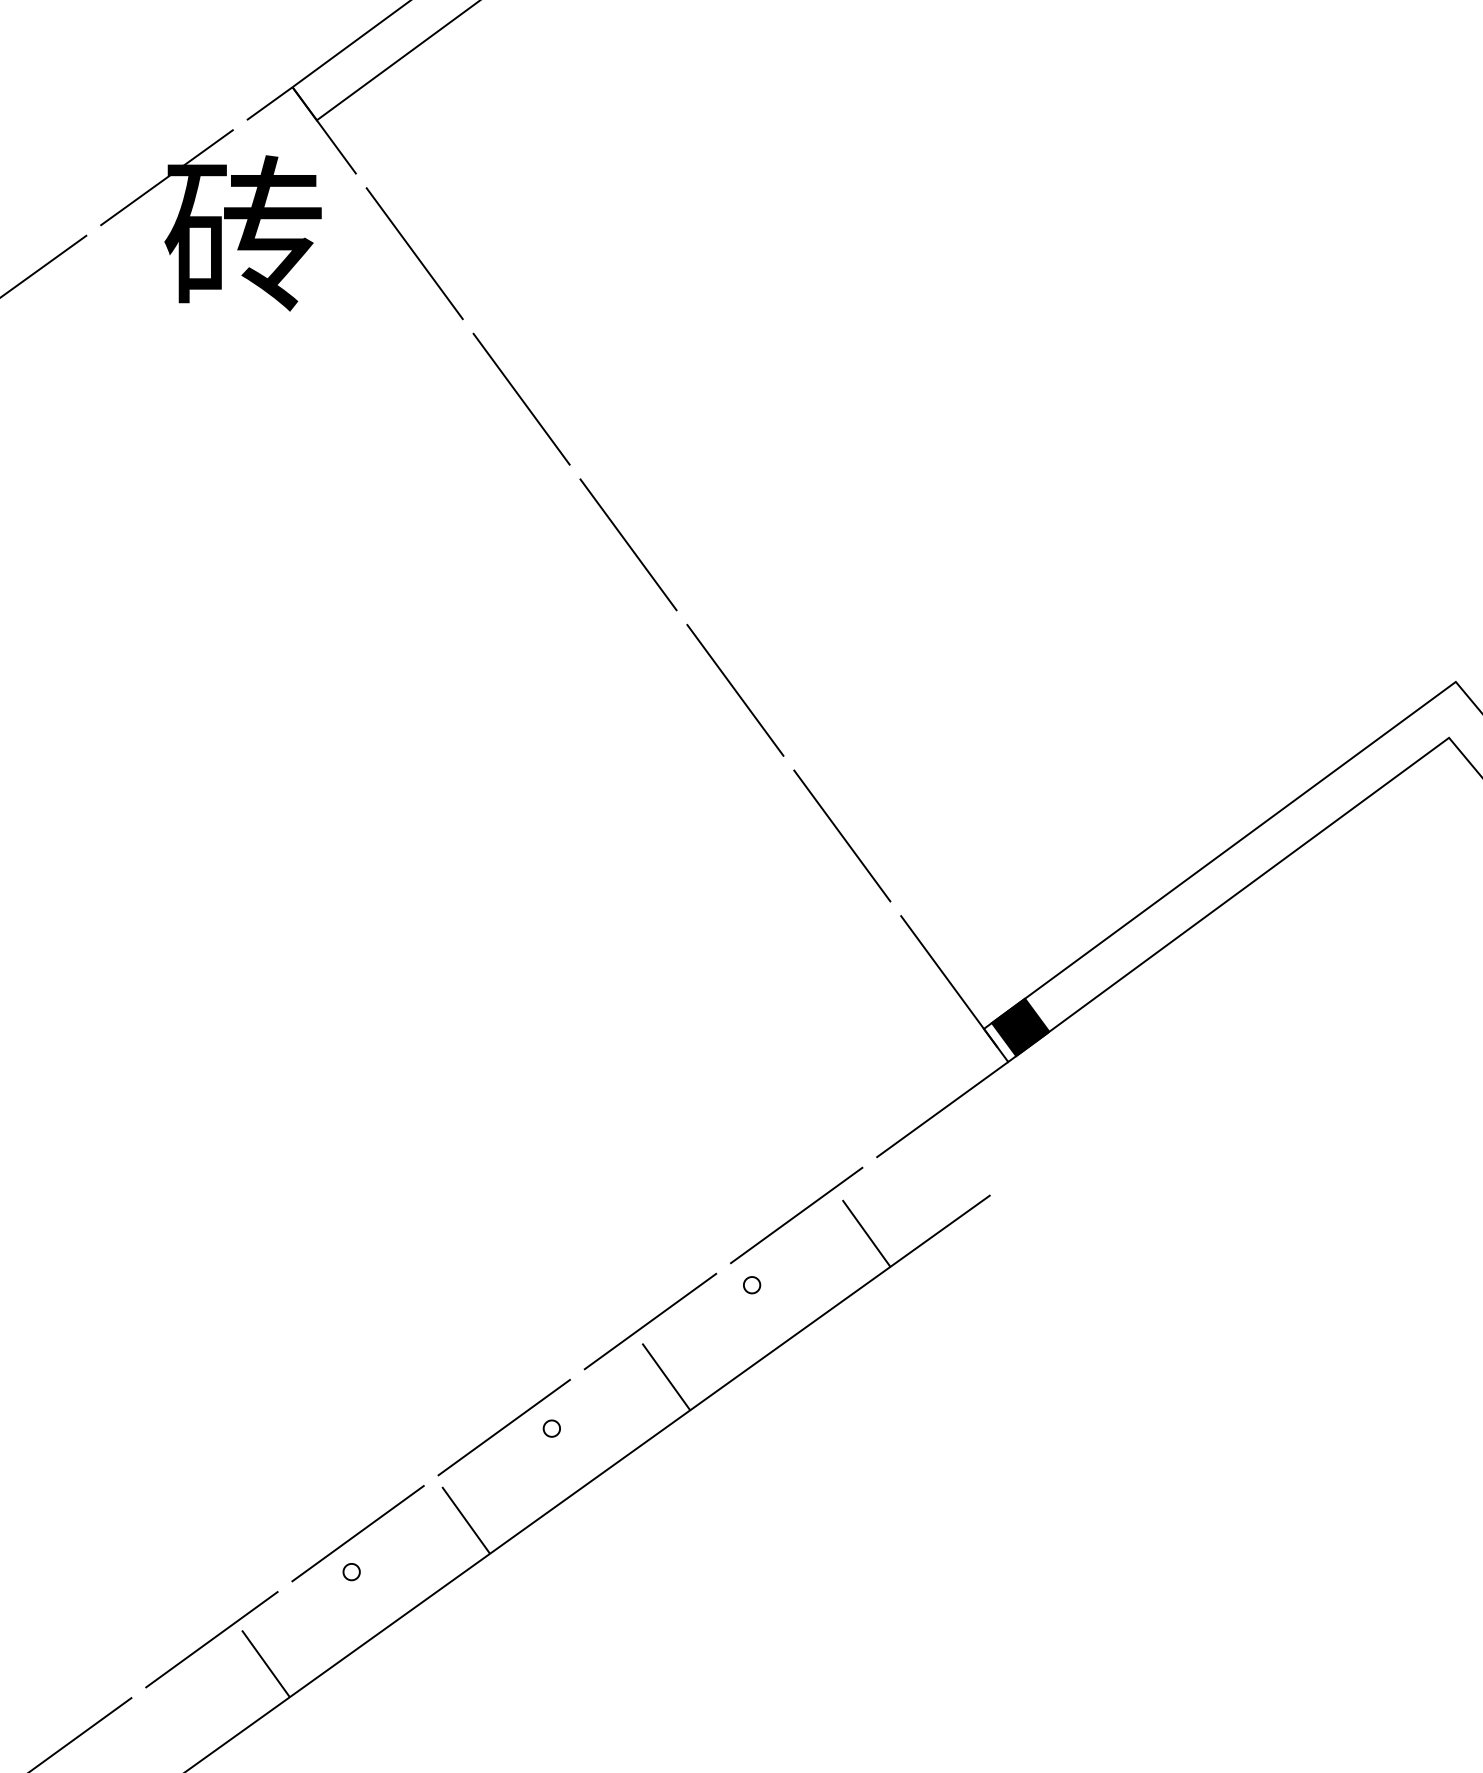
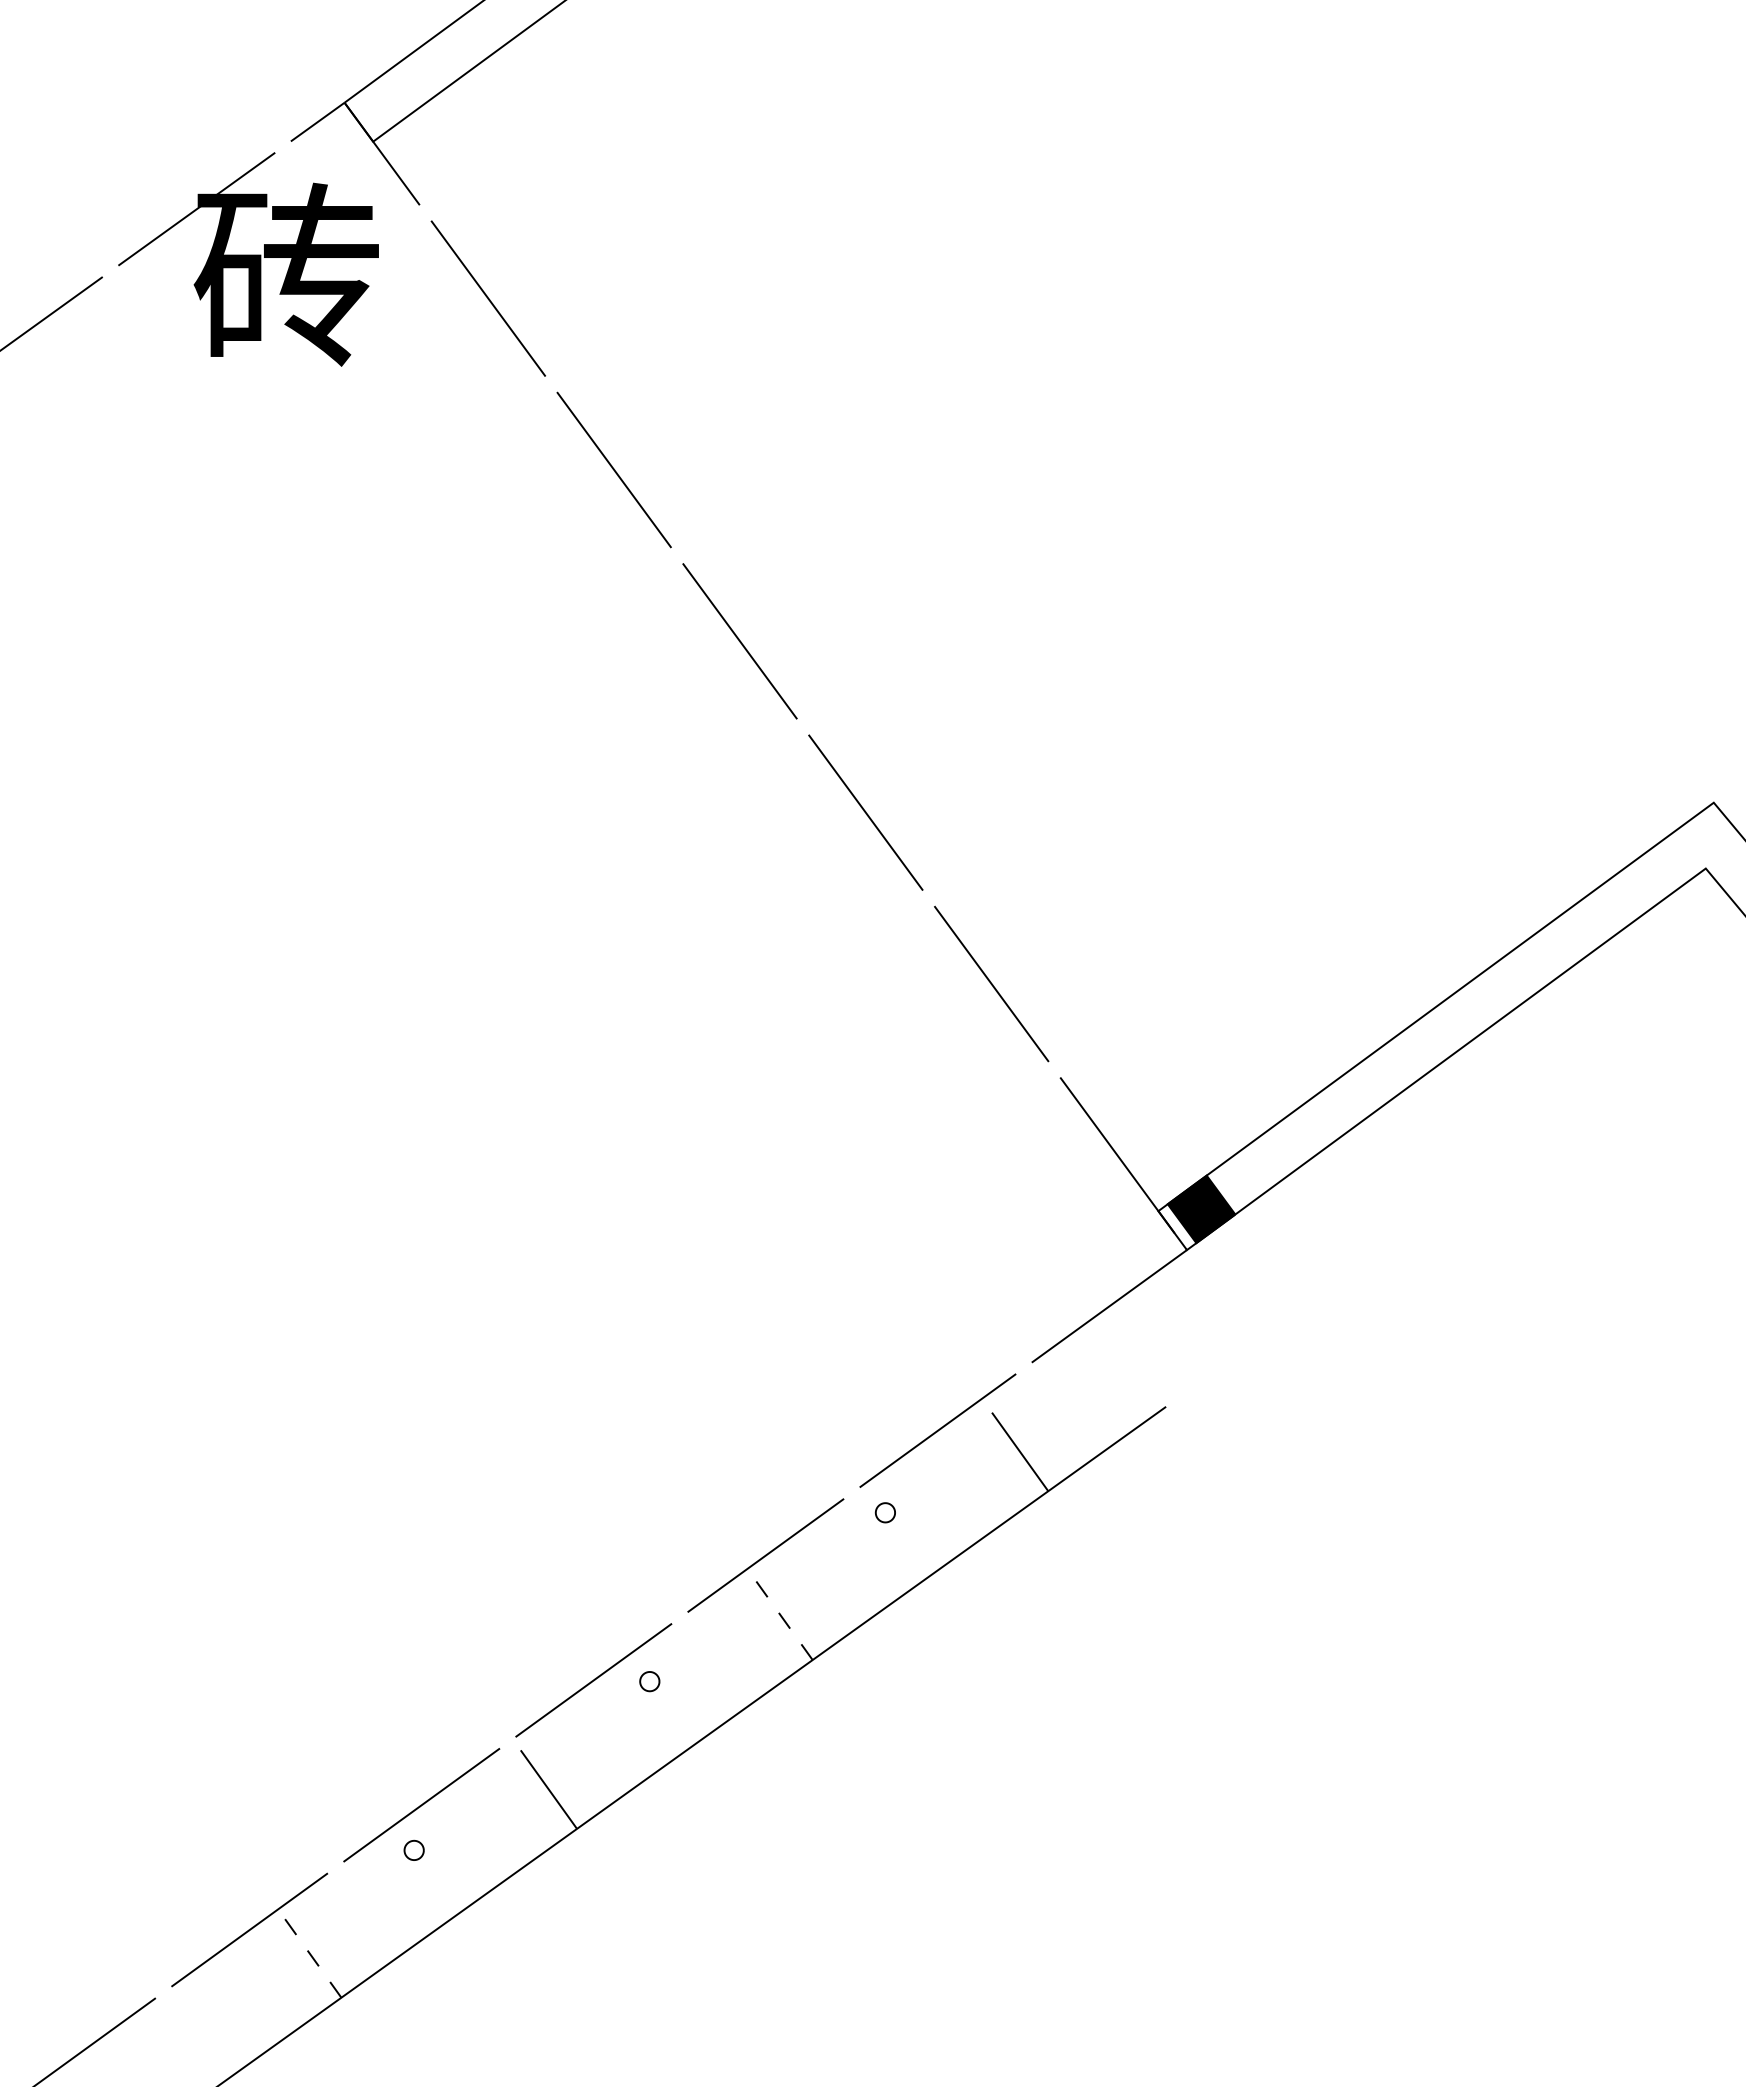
line: (666, 1377) -> (784, 1621), solid -> dashed
line: (266, 1663) -> (313, 1958), solid -> dashed

